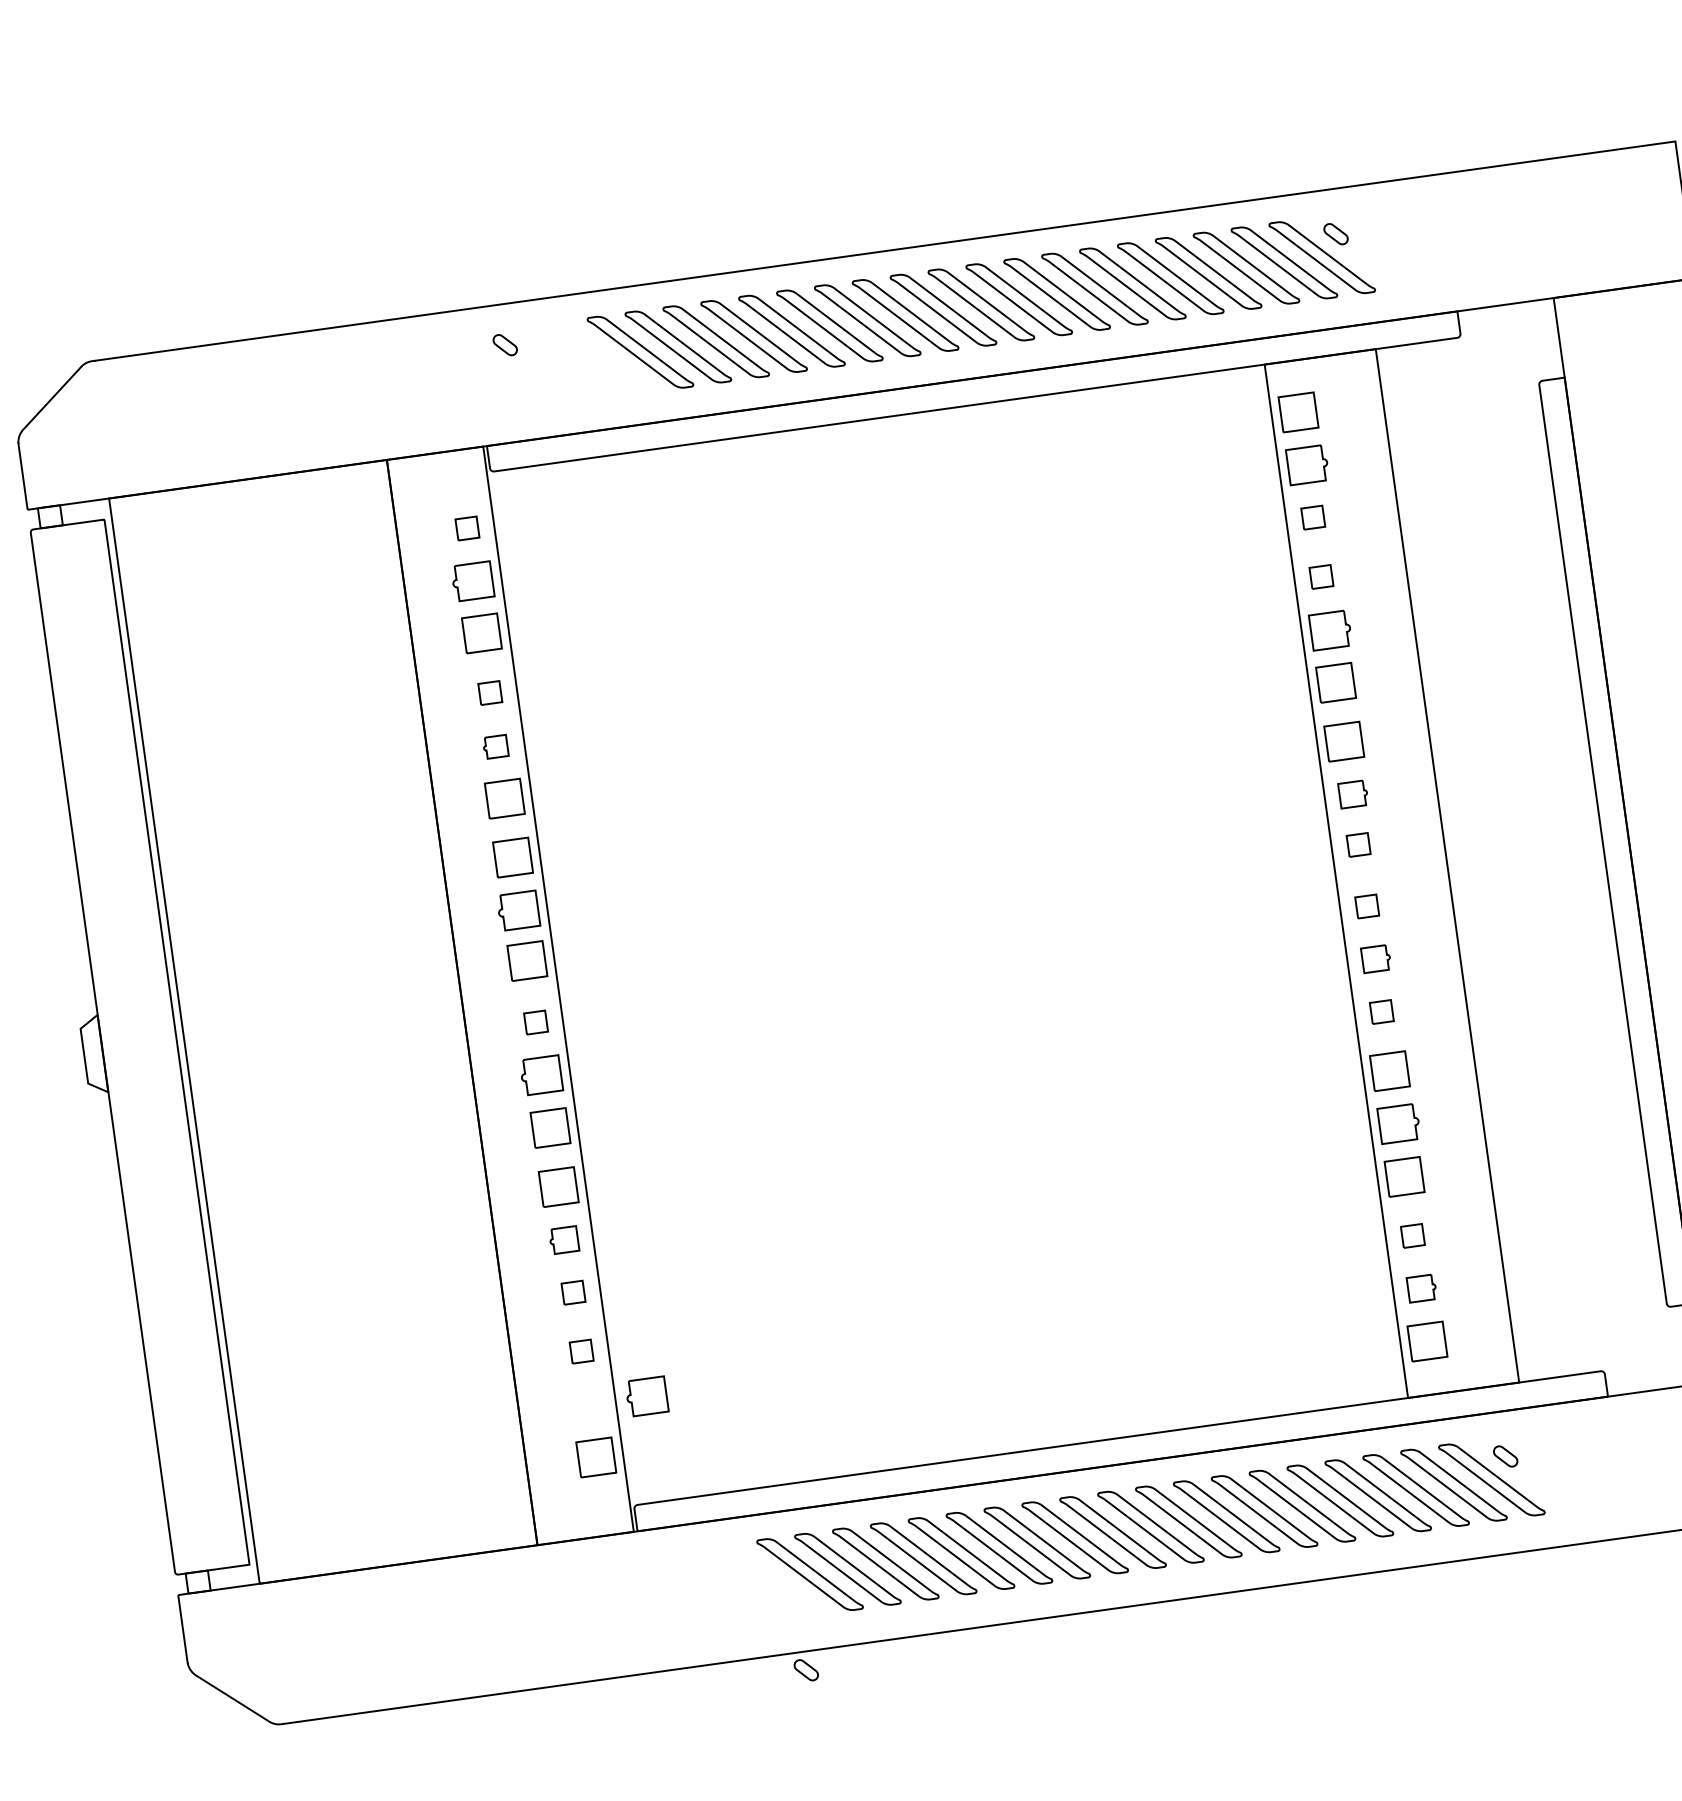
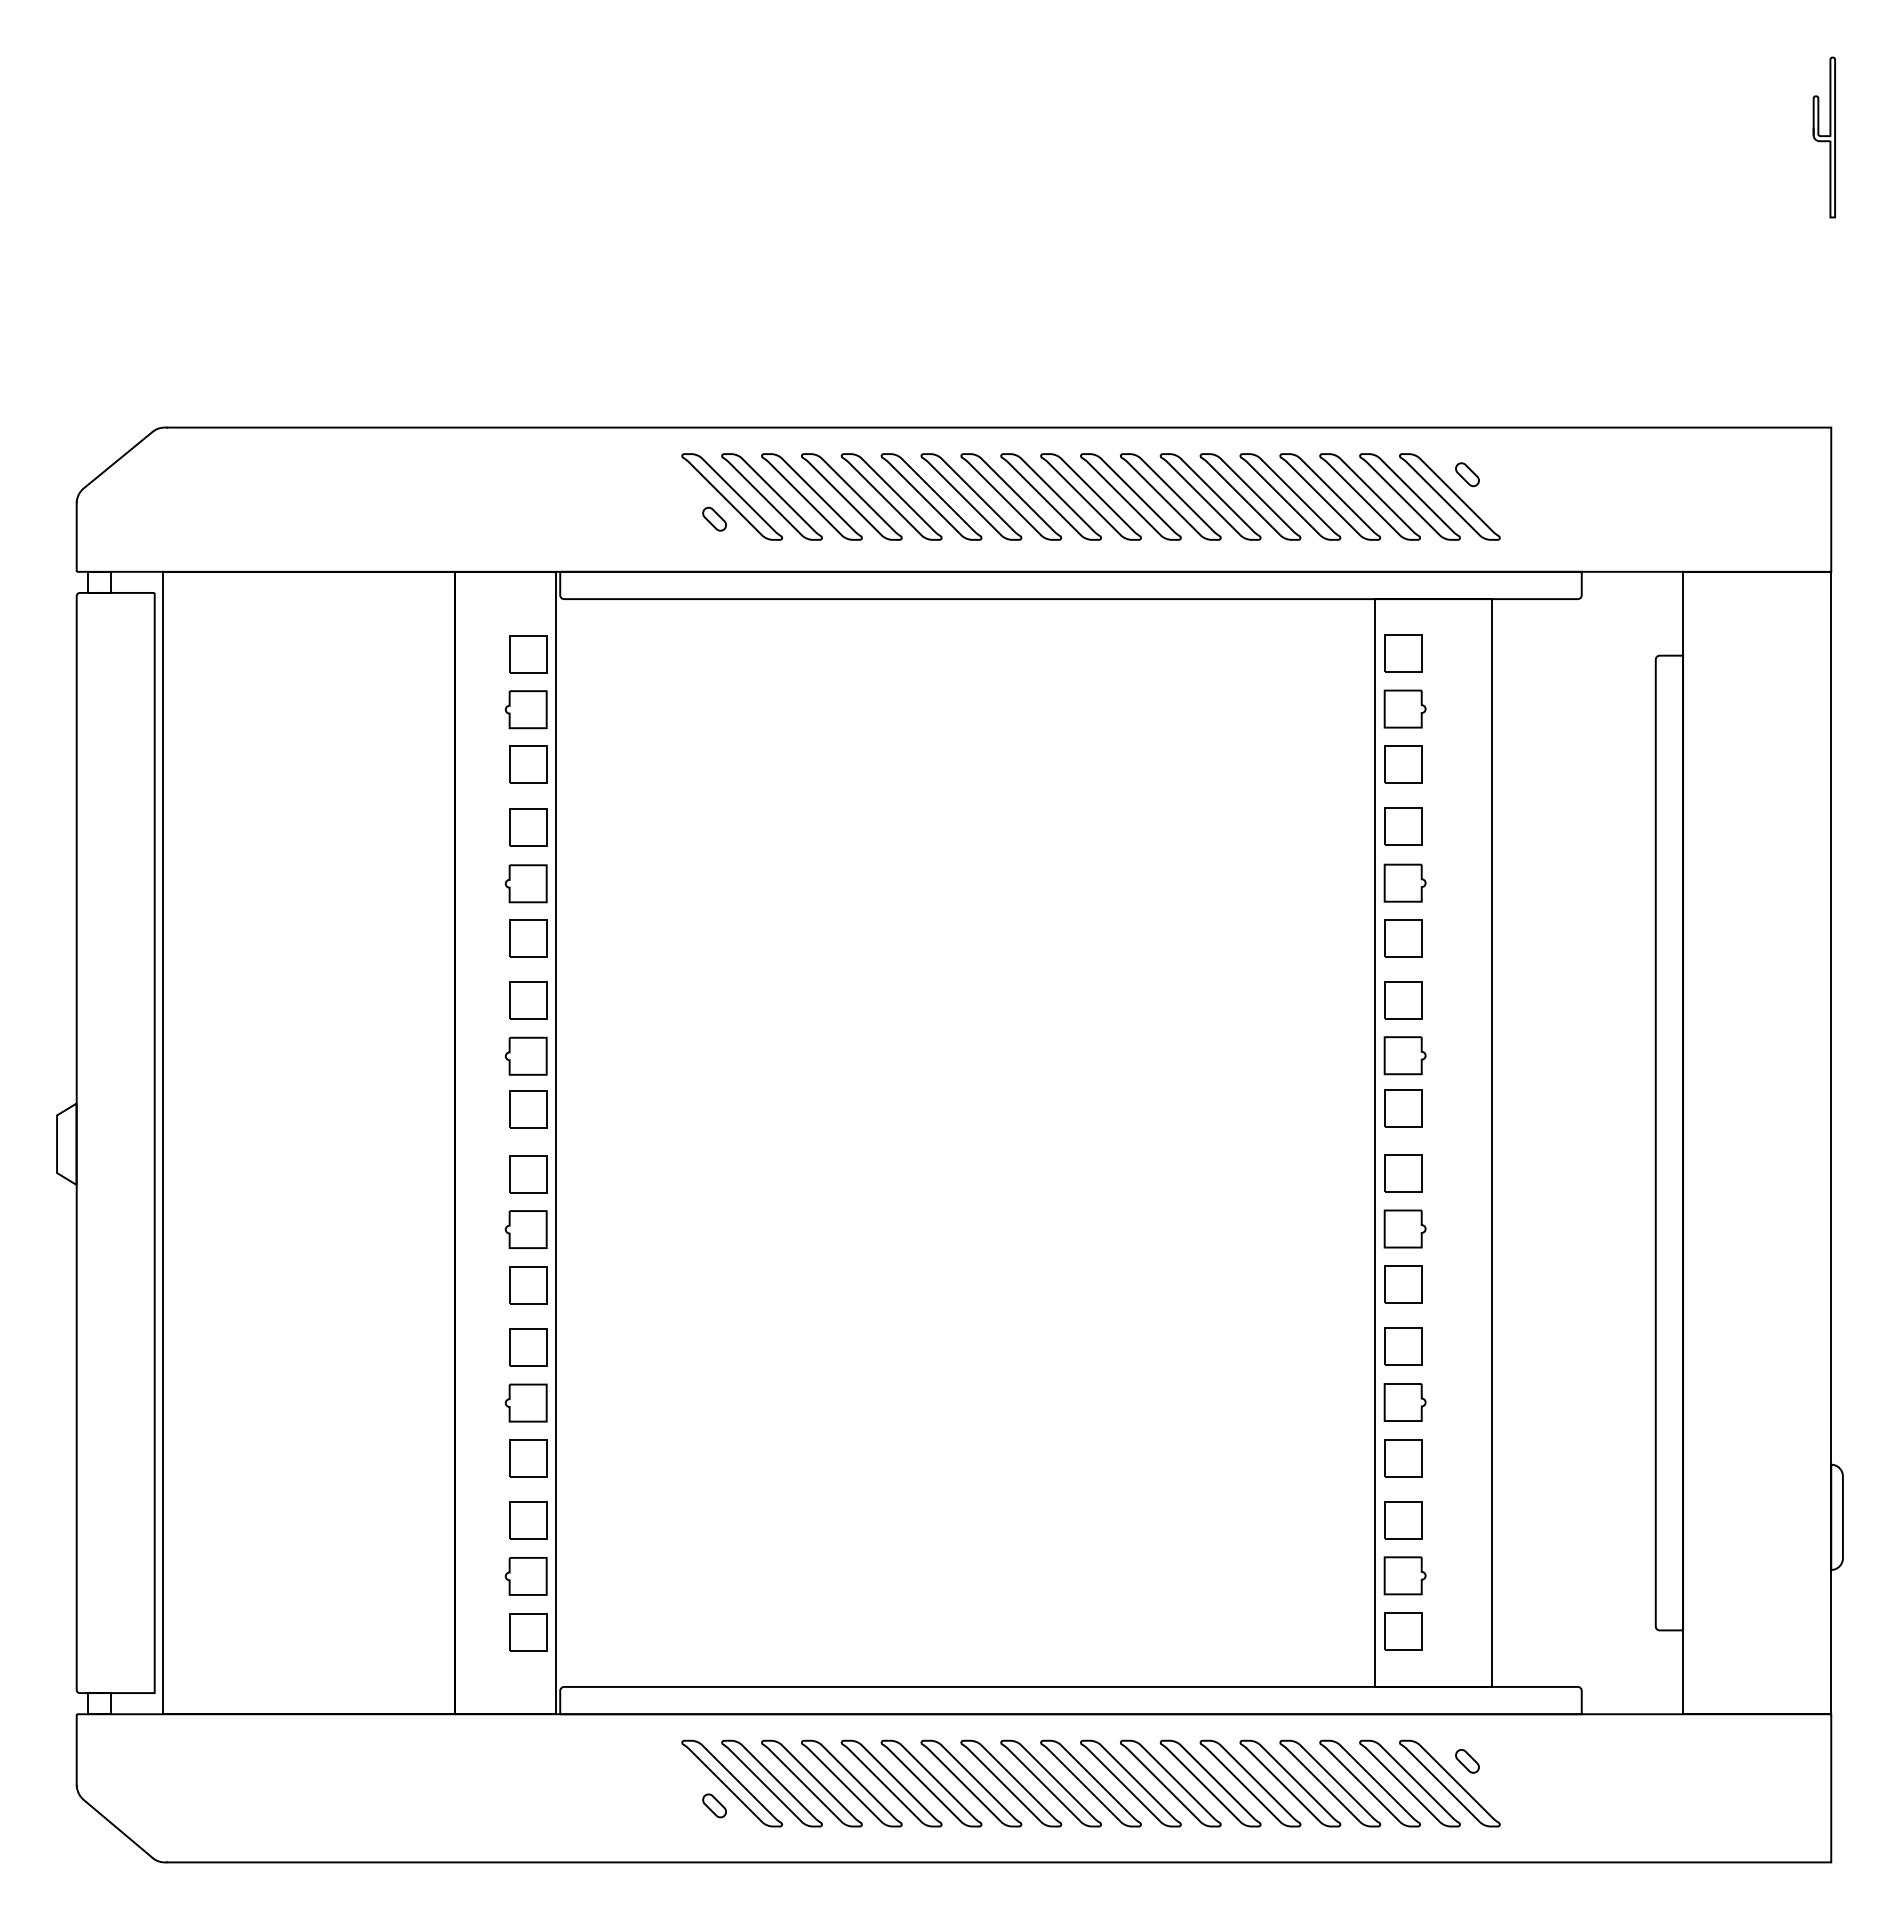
part: (505, 344) -> (714, 518), moved
part: (1313, 517) -> (1403, 764), size x1.67
part: (467, 528) -> (528, 654), size x1.67
part: (1321, 576) -> (1403, 826), size x1.67
part: (490, 693) -> (528, 827), size x1.67
part: (495, 746) -> (525, 883), size x1.67
part: (1352, 794) -> (1404, 1055), size x1.43
part: (1358, 844) -> (1403, 1108), size x1.67
part: (1367, 906) -> (1403, 1173), size x1.67
part: (1375, 958) -> (1404, 1228), size x1.43
part: (1382, 1011) -> (1403, 1284), size x1.67
part: (536, 1022) -> (528, 1174), size x1.67
part: (1413, 1236) -> (1403, 1520), size x1.67
part: (563, 1239) -> (525, 1402), size x1.43
part: (1421, 1288) -> (1404, 1575), size x1.43
part: (573, 1292) -> (528, 1458), size x1.67
part: (581, 1351) -> (528, 1520), size x1.67
part: (646, 1396) -> (525, 1576), moved
part: (806, 1669) -> (714, 1805), moved

